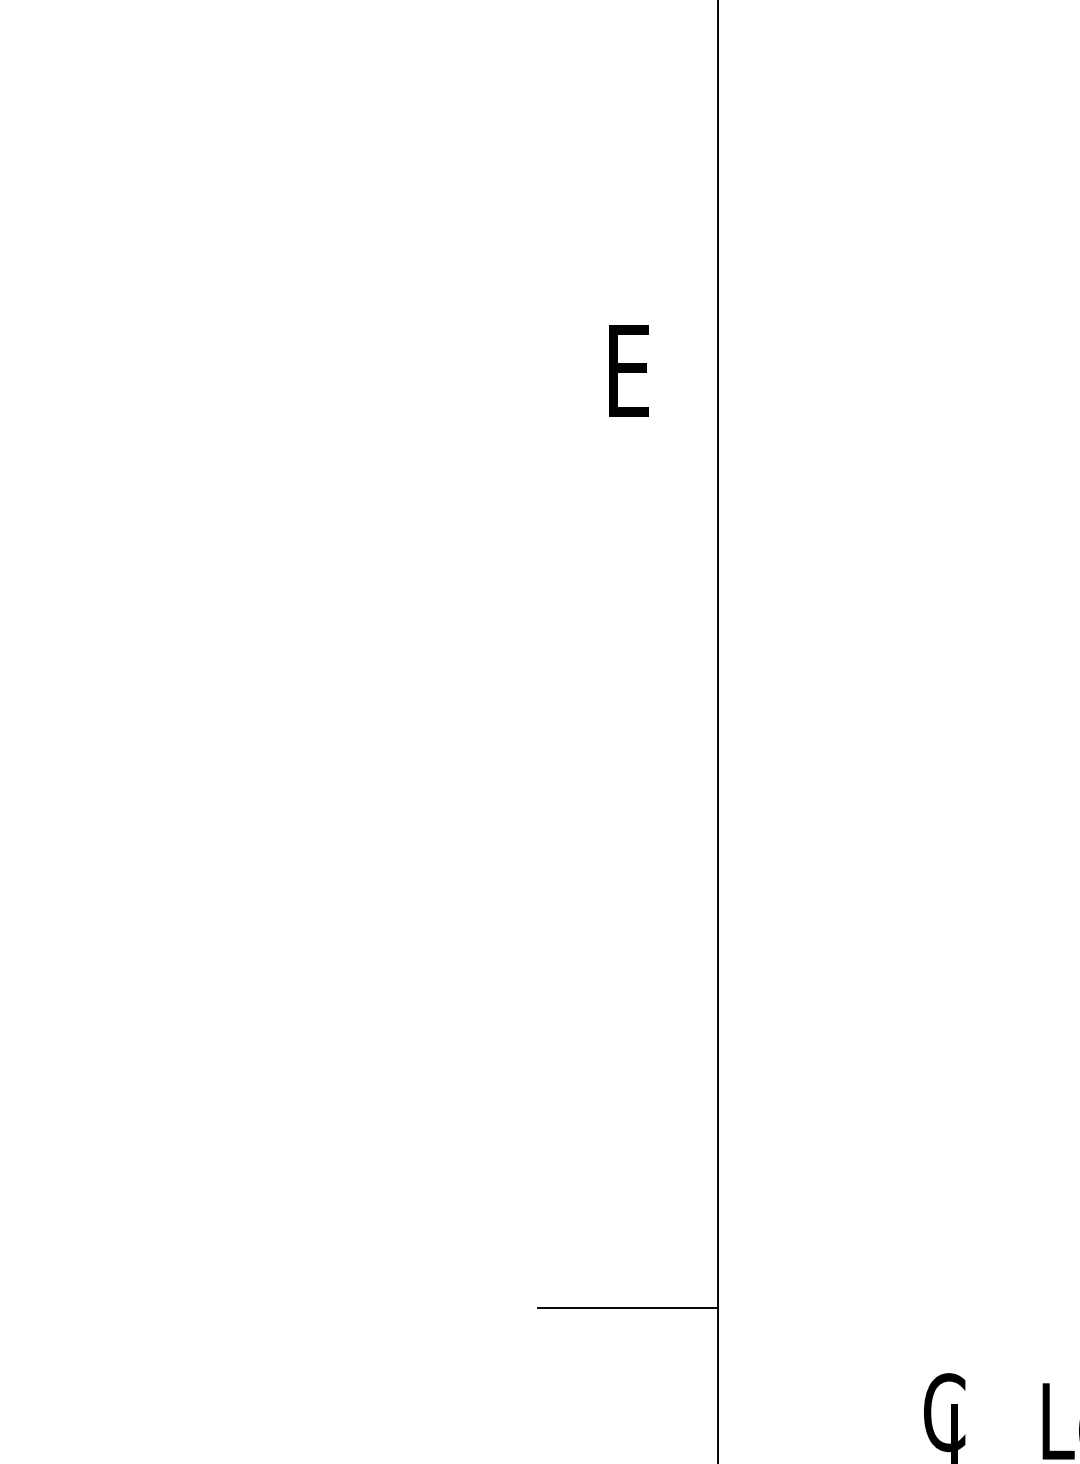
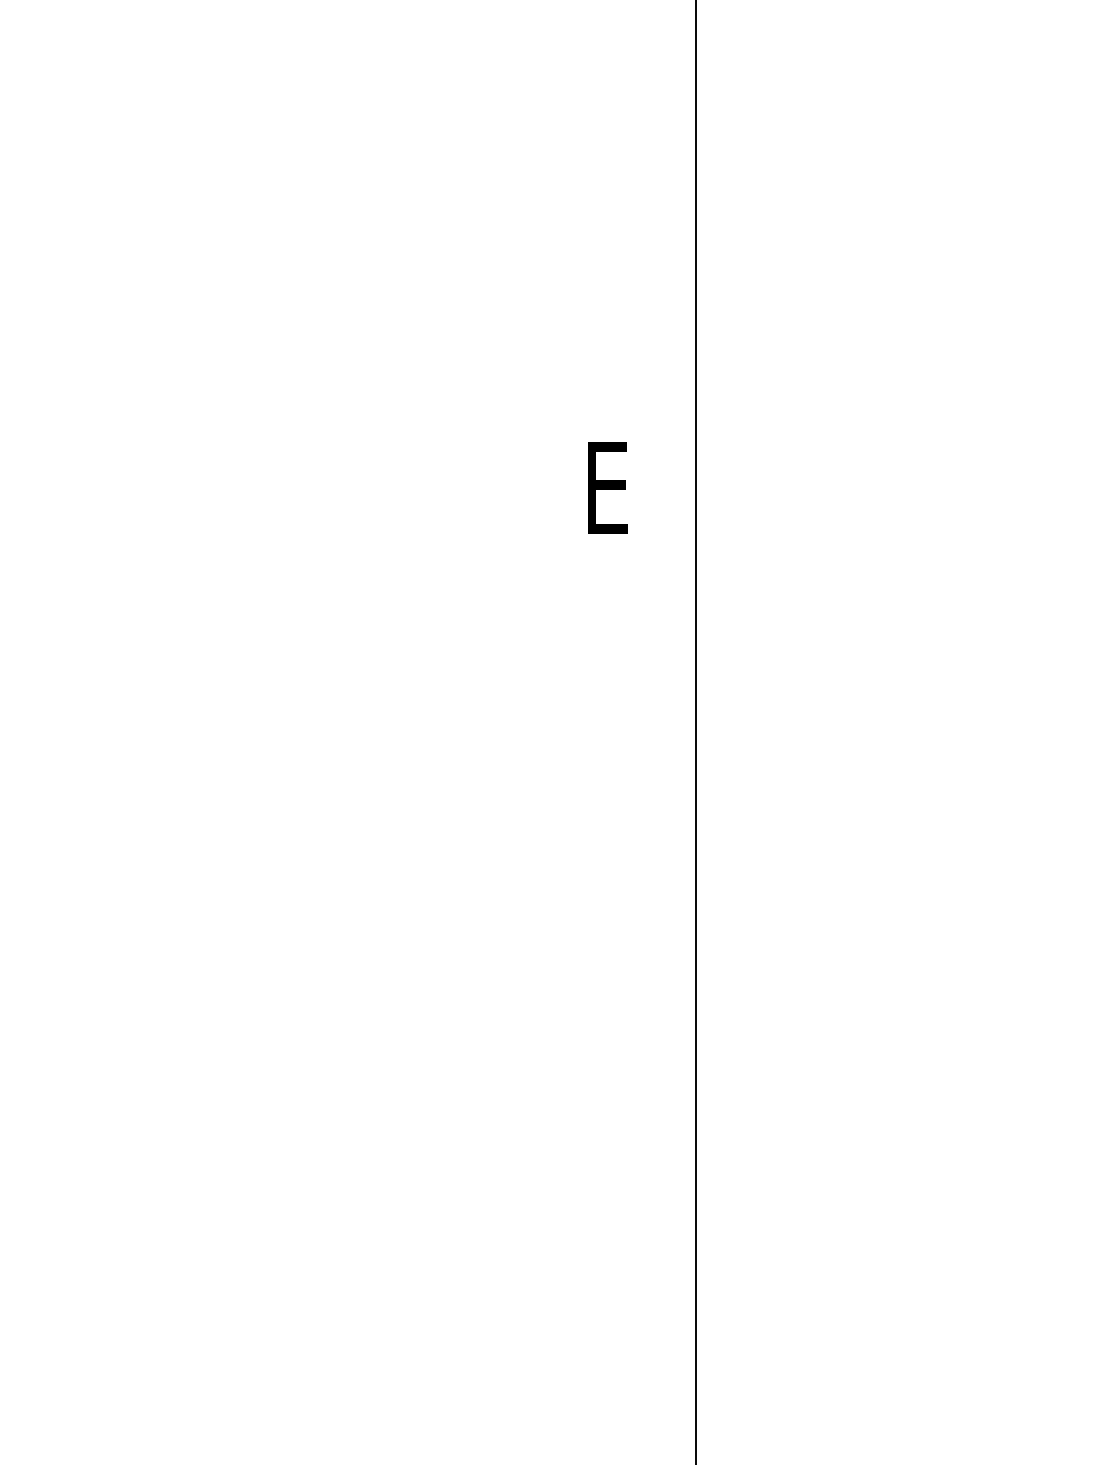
line: (628, 1308) -> (606, 1425), removed

